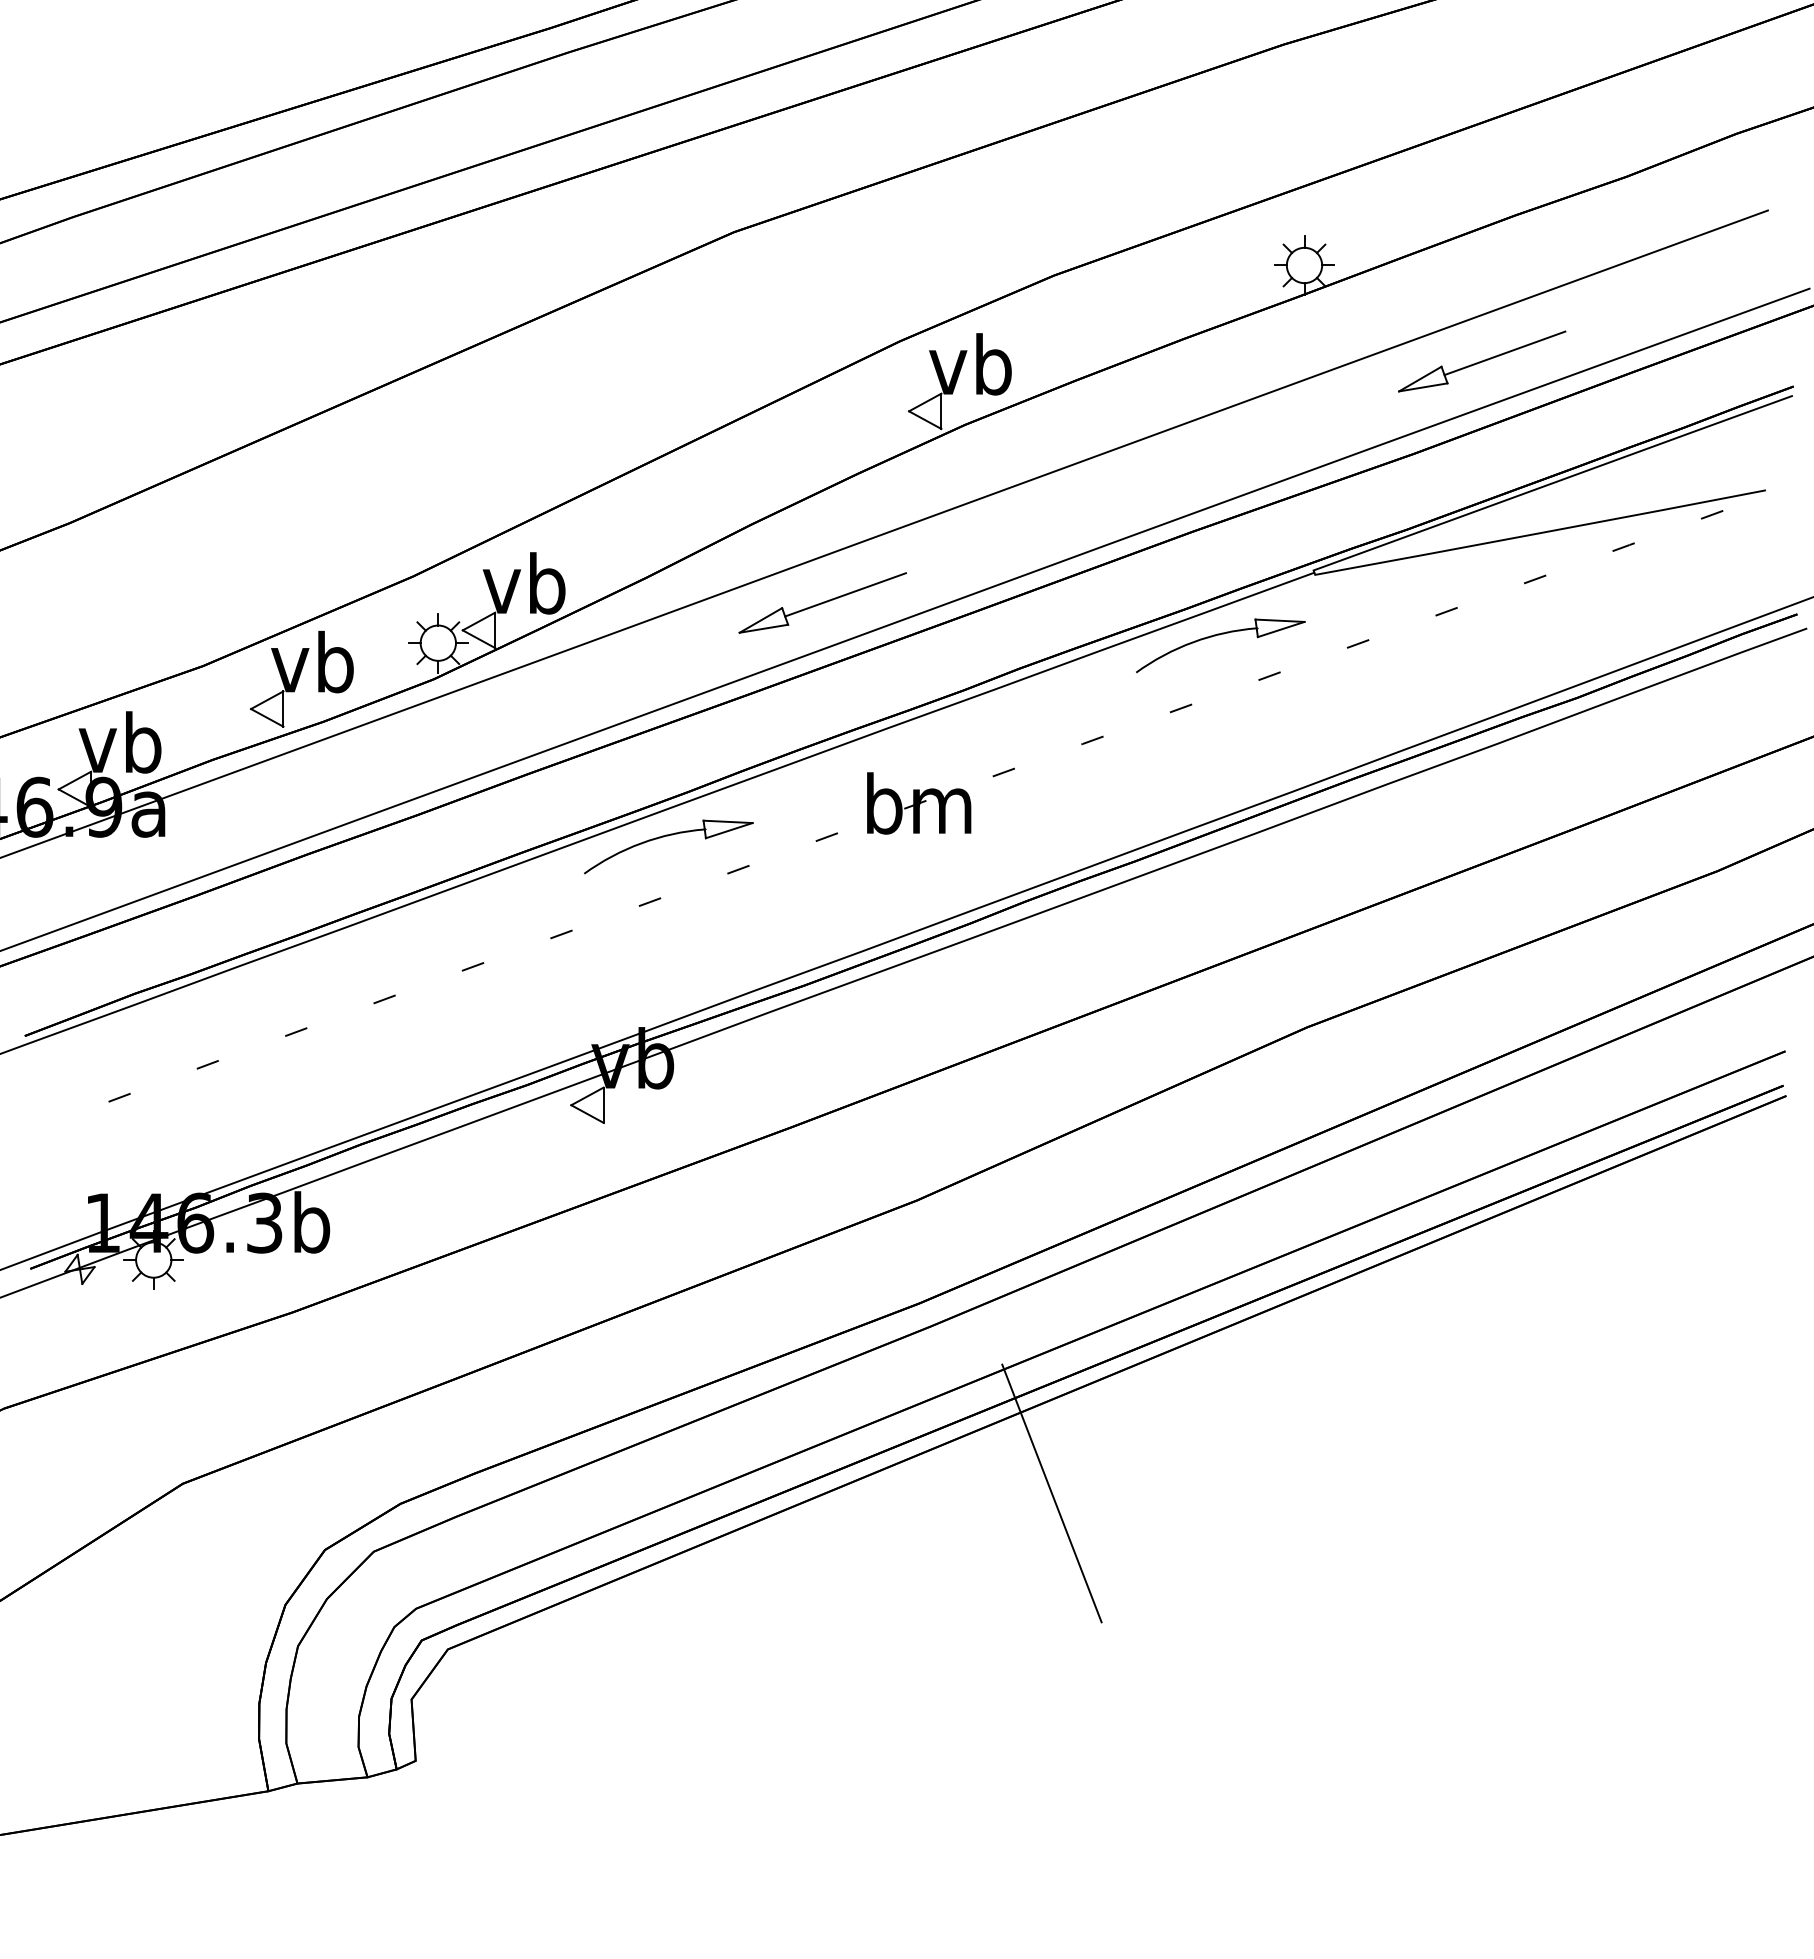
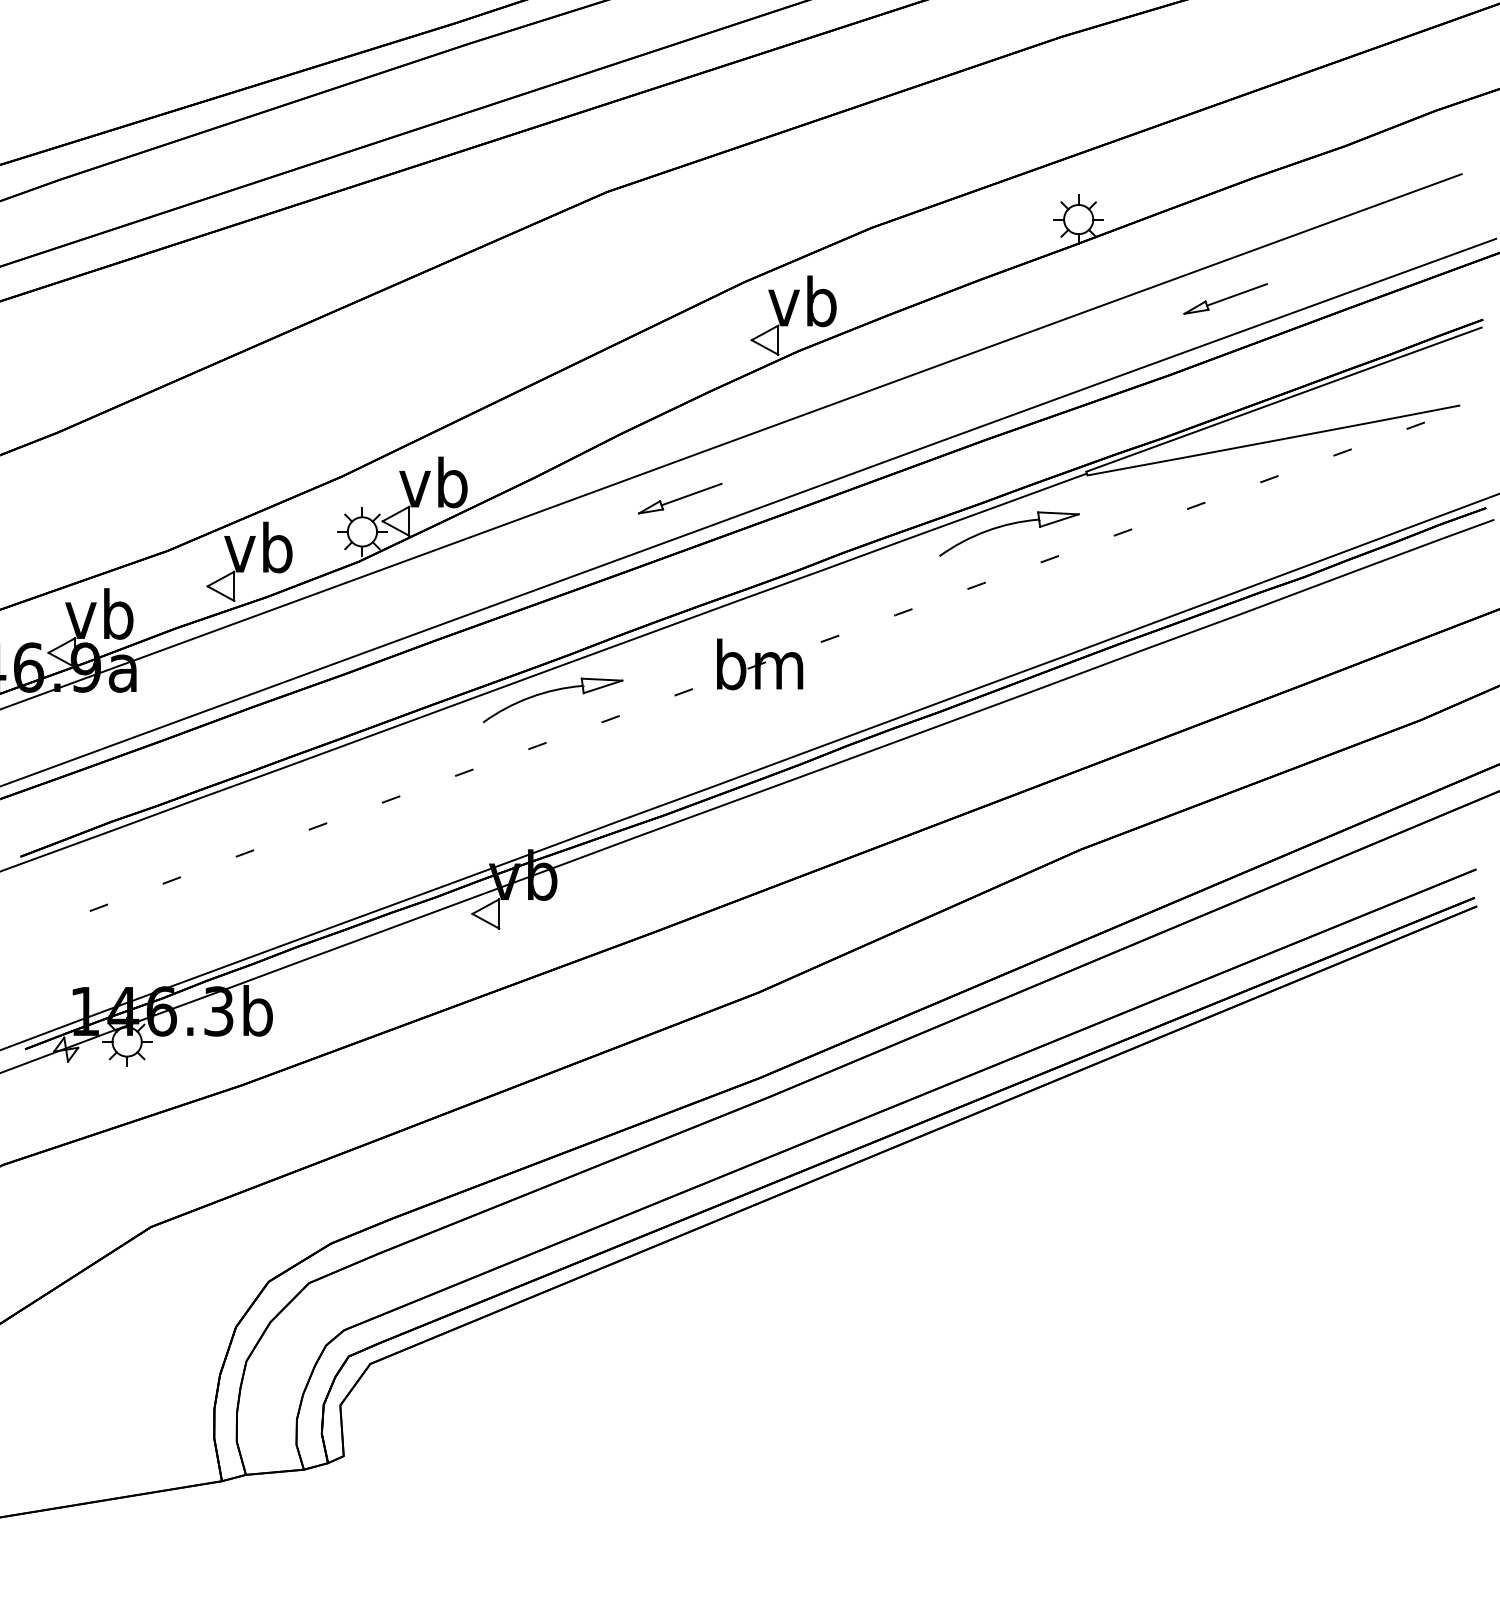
part: (1482, 361) -> (1225, 298), size x0.6
part: (822, 602) -> (680, 498), size x0.6
line: (1051, 1493) -> (869, 1235), removed

